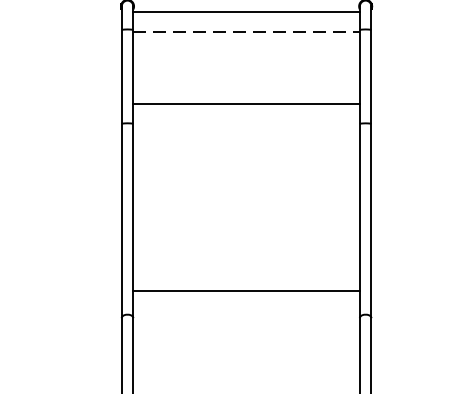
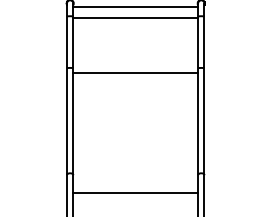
line: (248, 31) -> (136, 17), dashed -> solid
line: (246, 104) -> (135, 73), moved
line: (246, 291) -> (135, 193), moved

